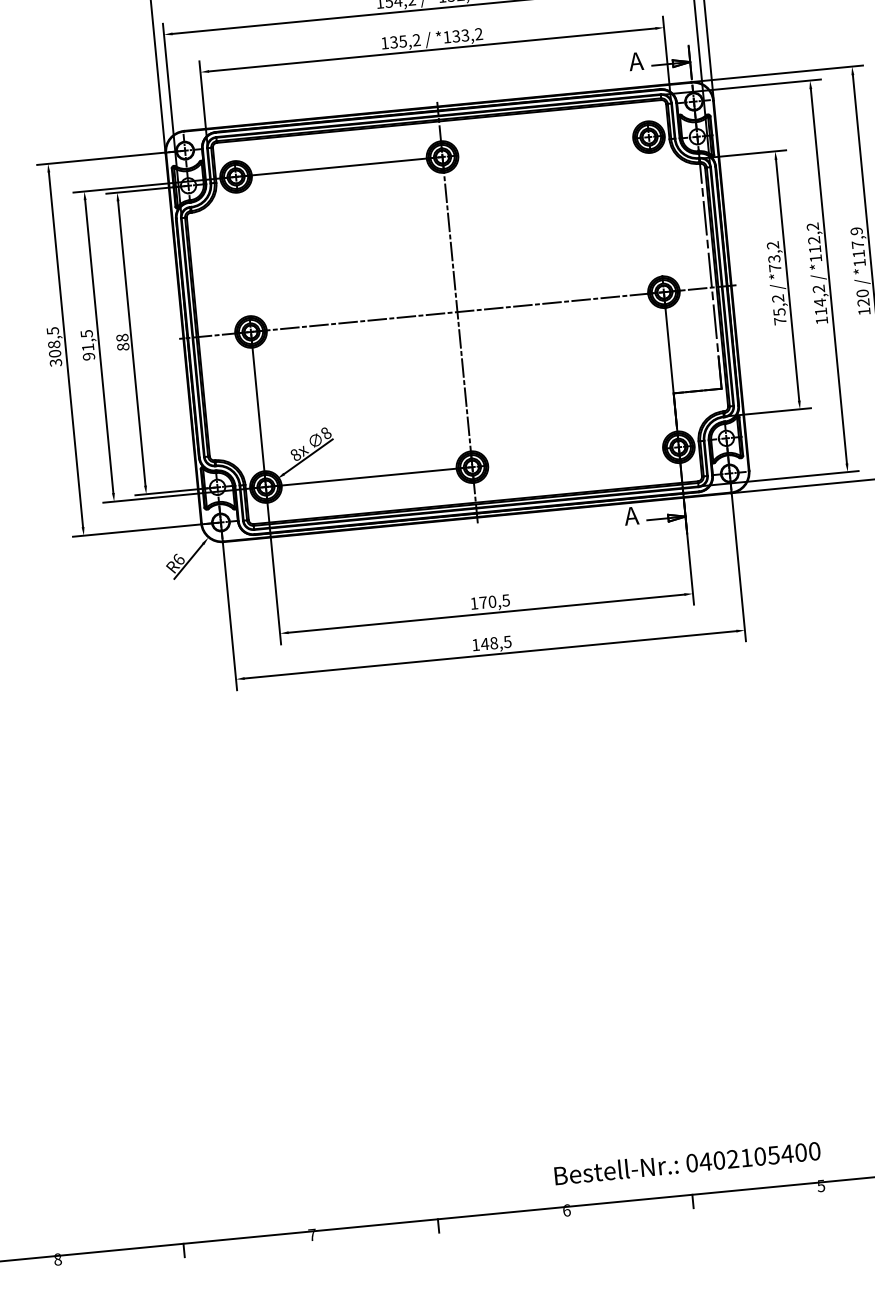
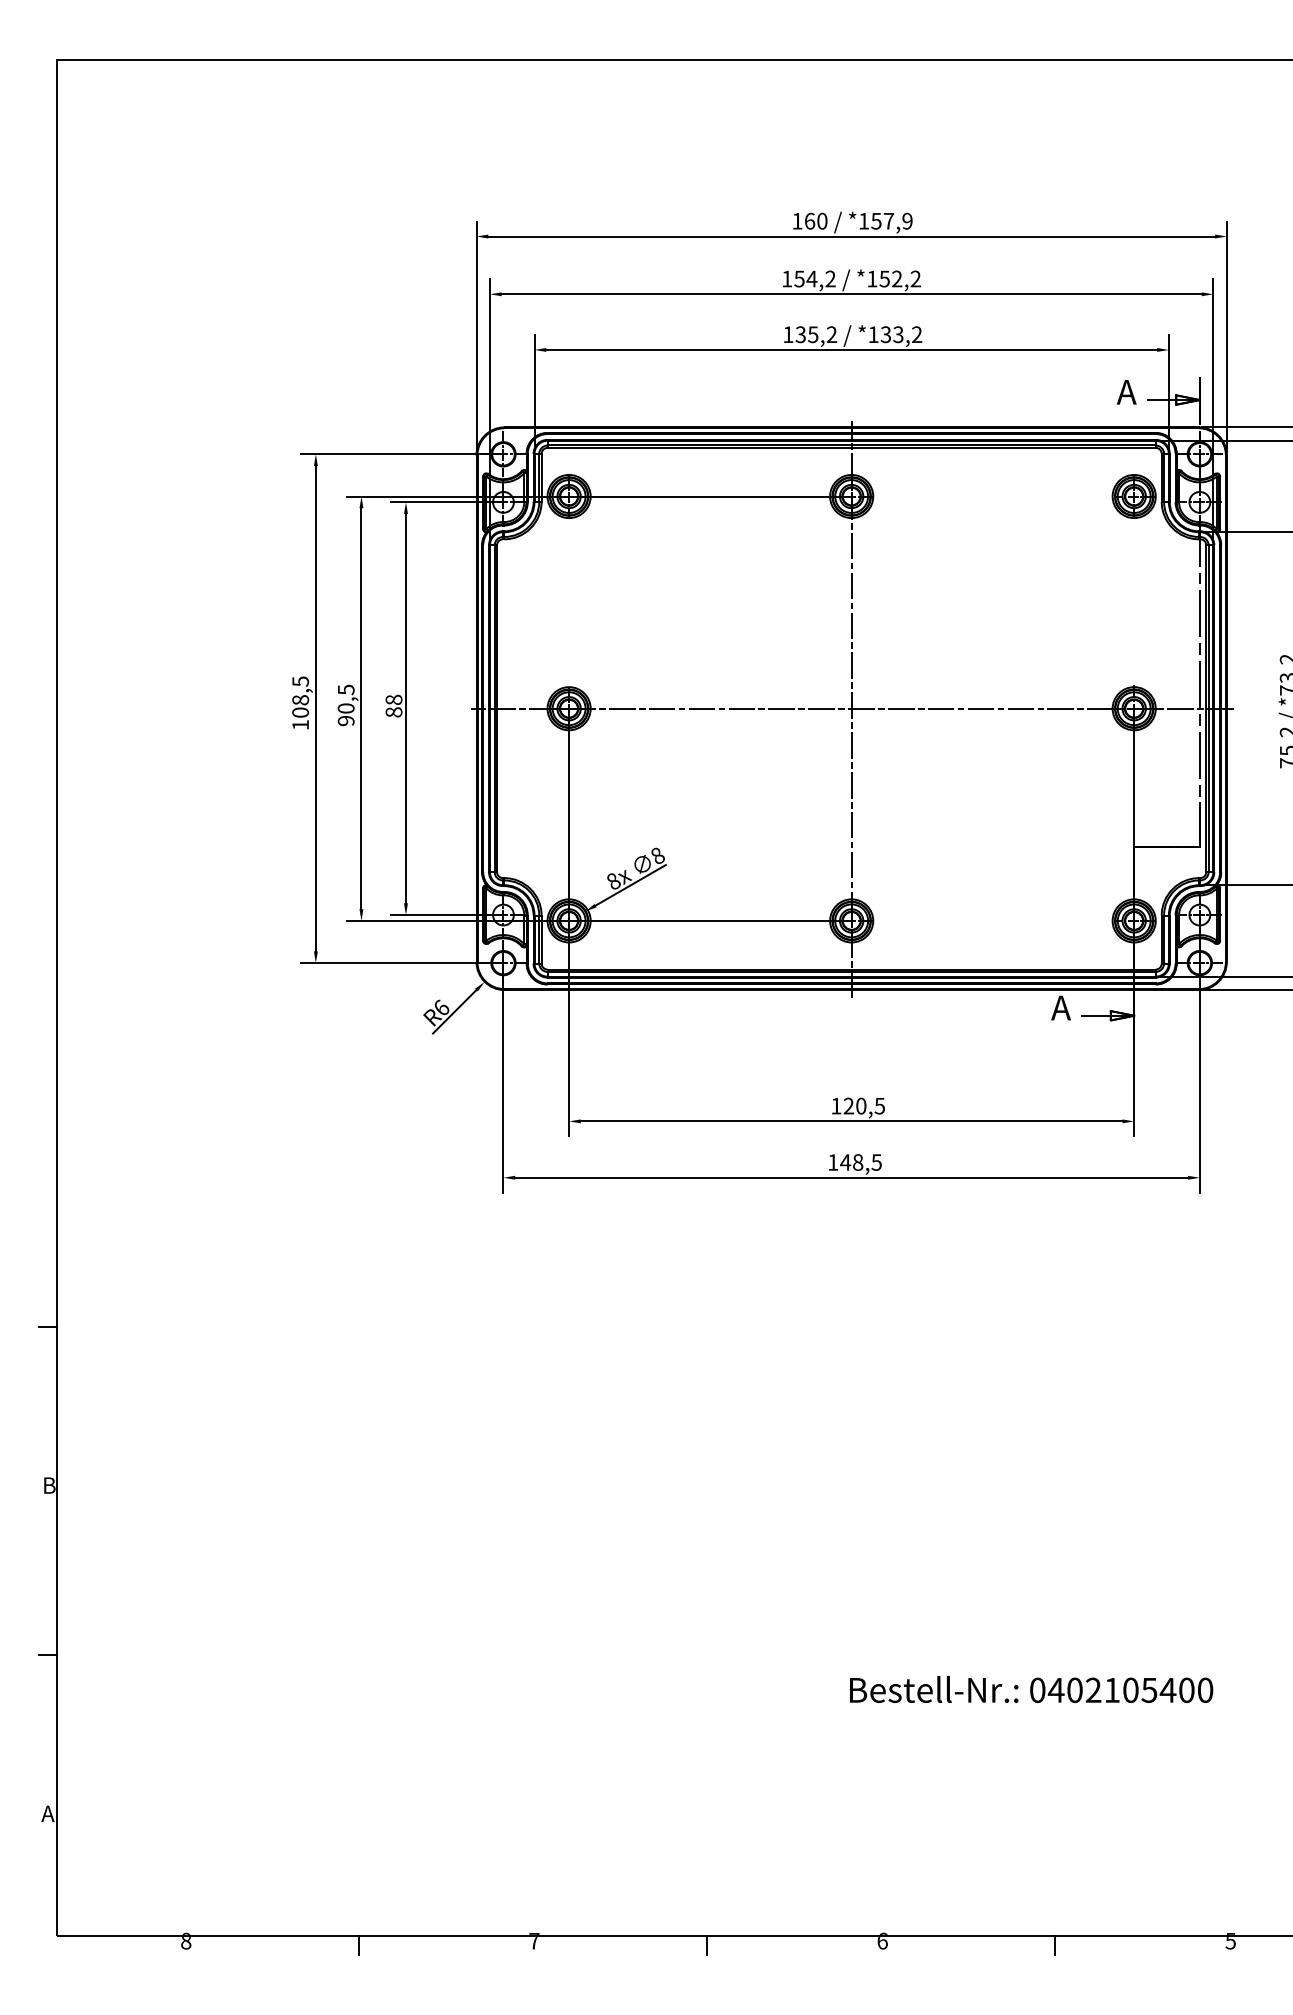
text: (87, 347) -> (345, 708), 91,5 -> 90,5
text: (55, 363) -> (300, 725), 308,5 -> 108,5
text: (483, 602) -> (848, 1105), 170,5 -> 120,5
text: (687, 1162) -> (1031, 1689), moved

